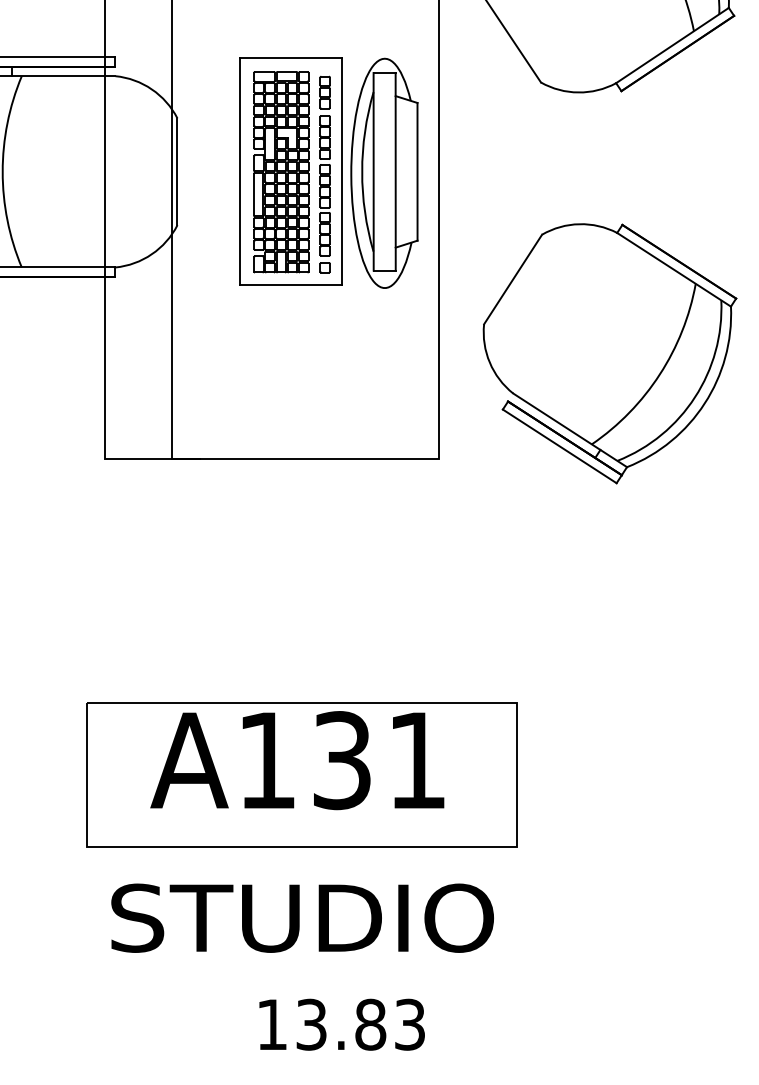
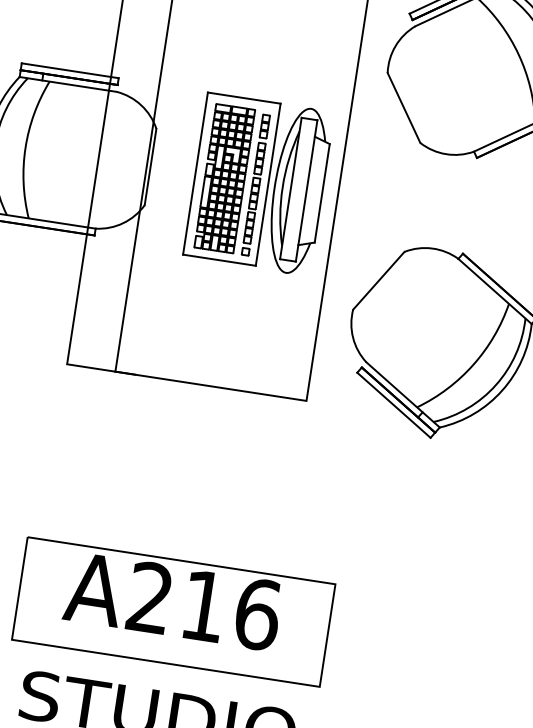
text: (342, 760) -> (204, 606), A131 -> A216

